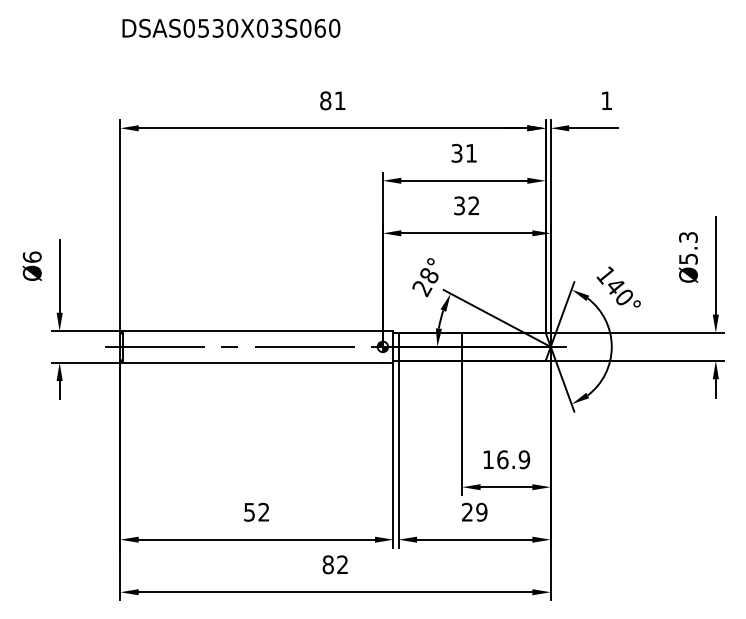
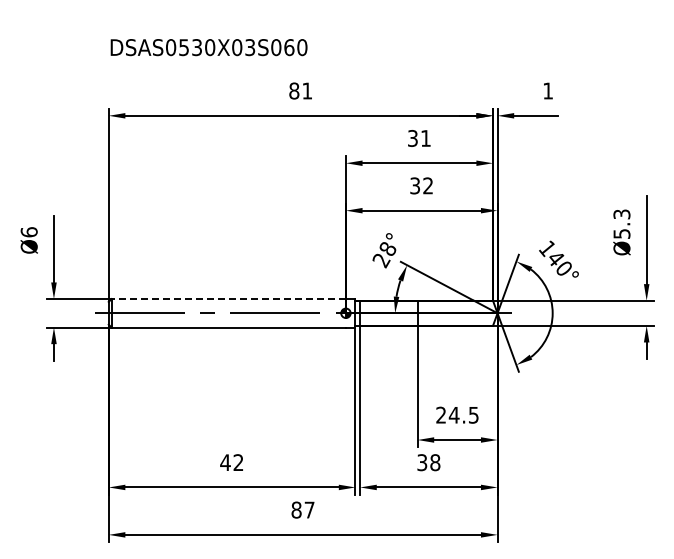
text: (230, 28) -> (208, 47), moved
line: (252, 331) -> (228, 299), solid -> dashed
text: (506, 458) -> (457, 414), 16.9 -> 24.5
text: (249, 512) -> (225, 462), 52 -> 42
text: (474, 512) -> (428, 462), 29 -> 38
text: (342, 564) -> (309, 509), 82 -> 87

